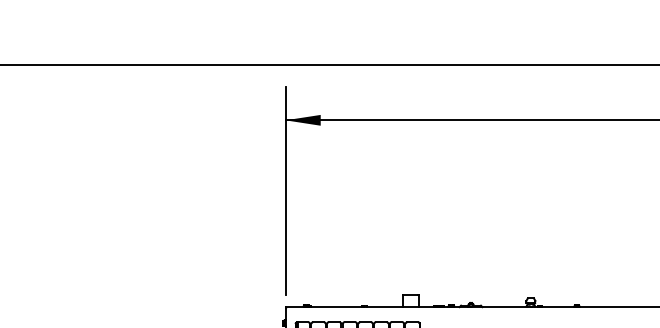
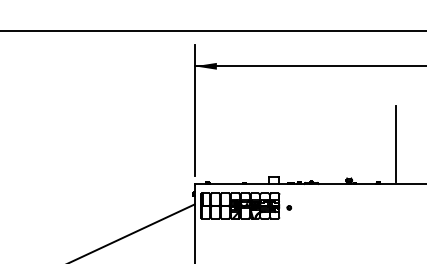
line: (605, 244) -> (396, 144), added

